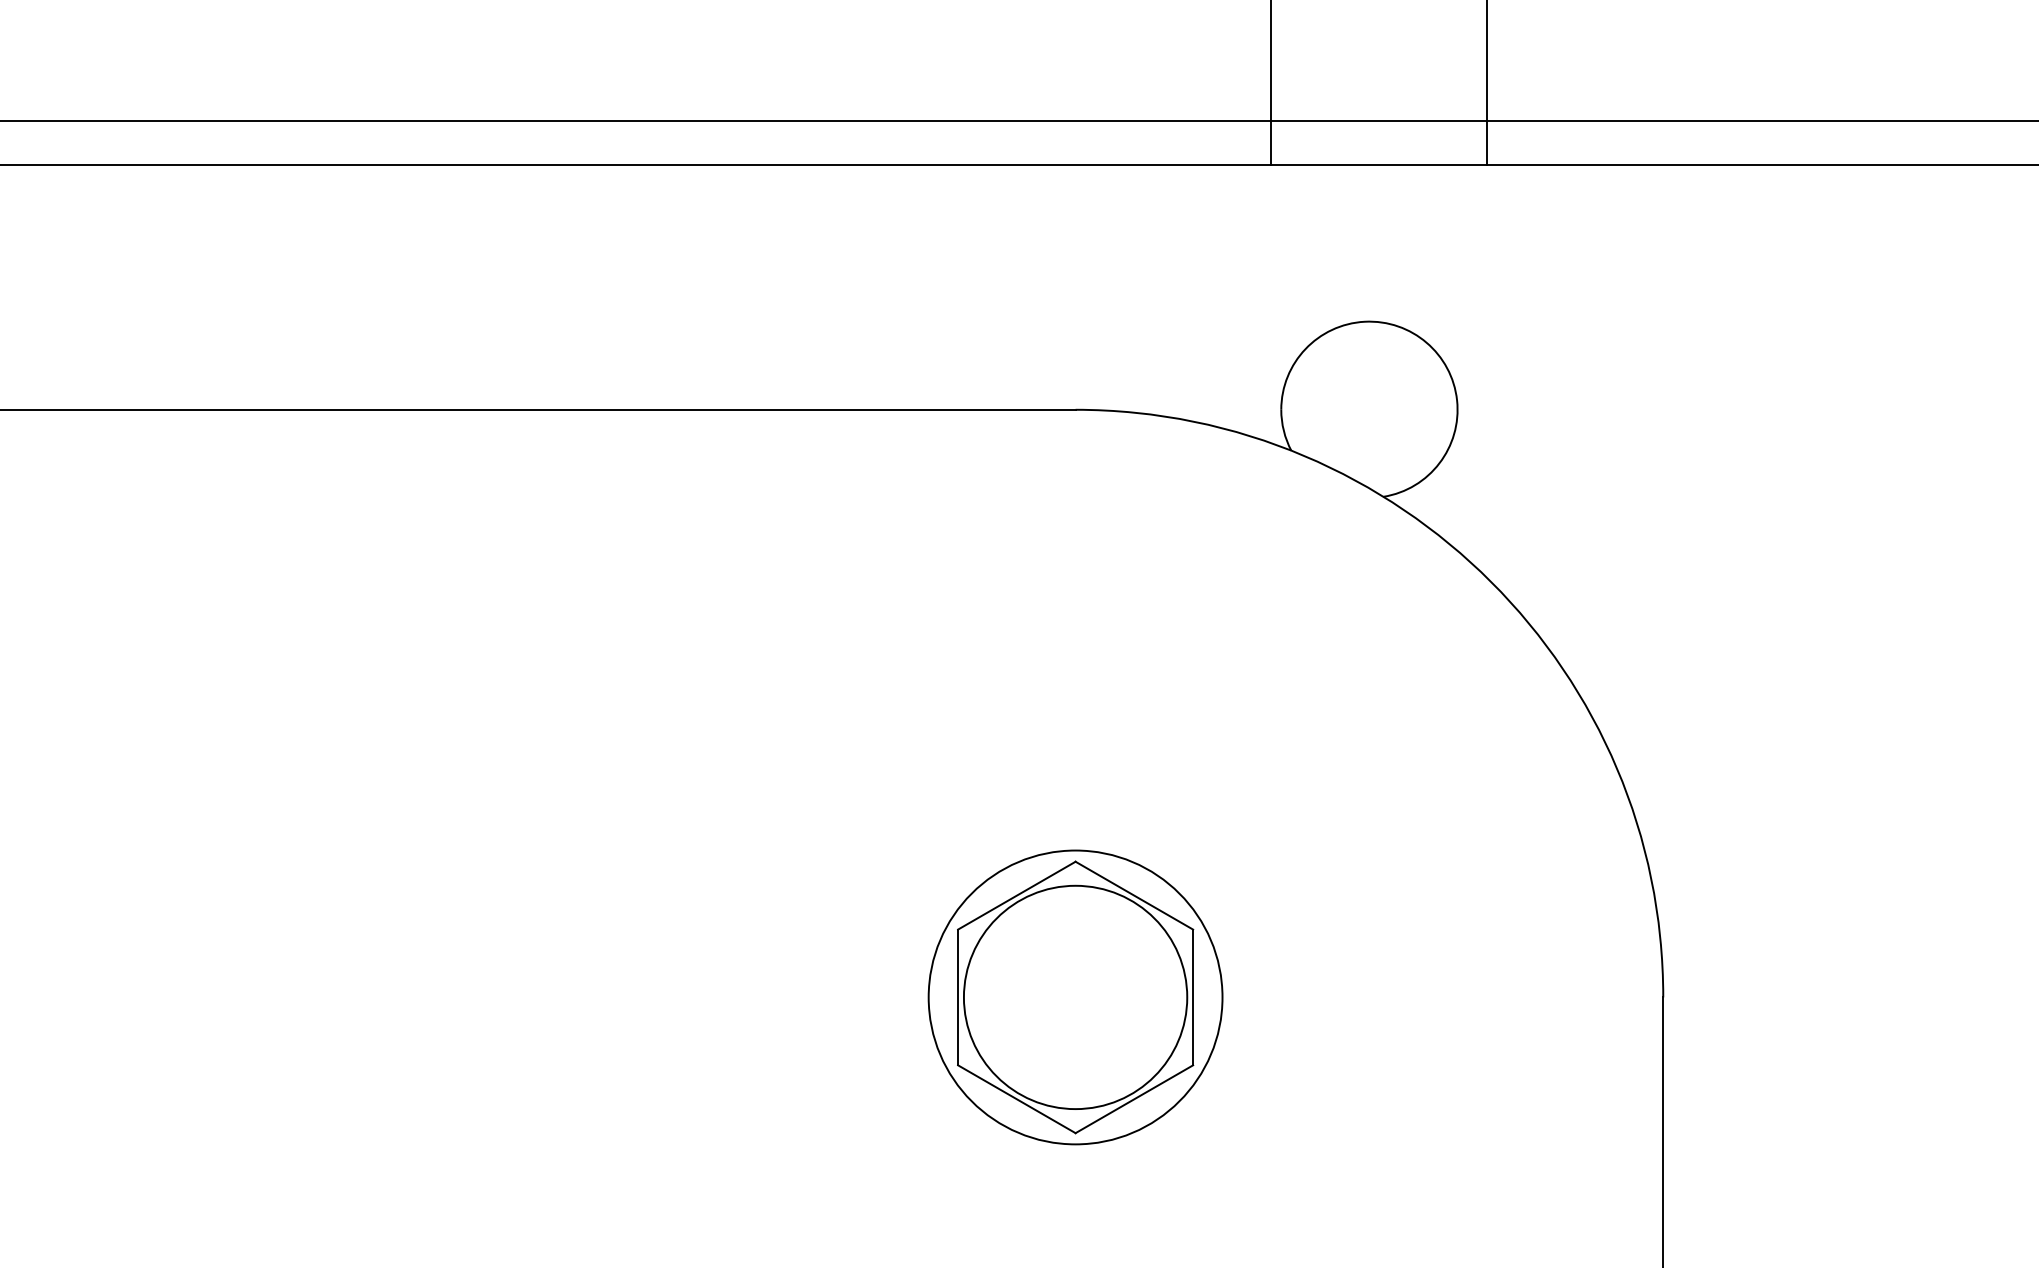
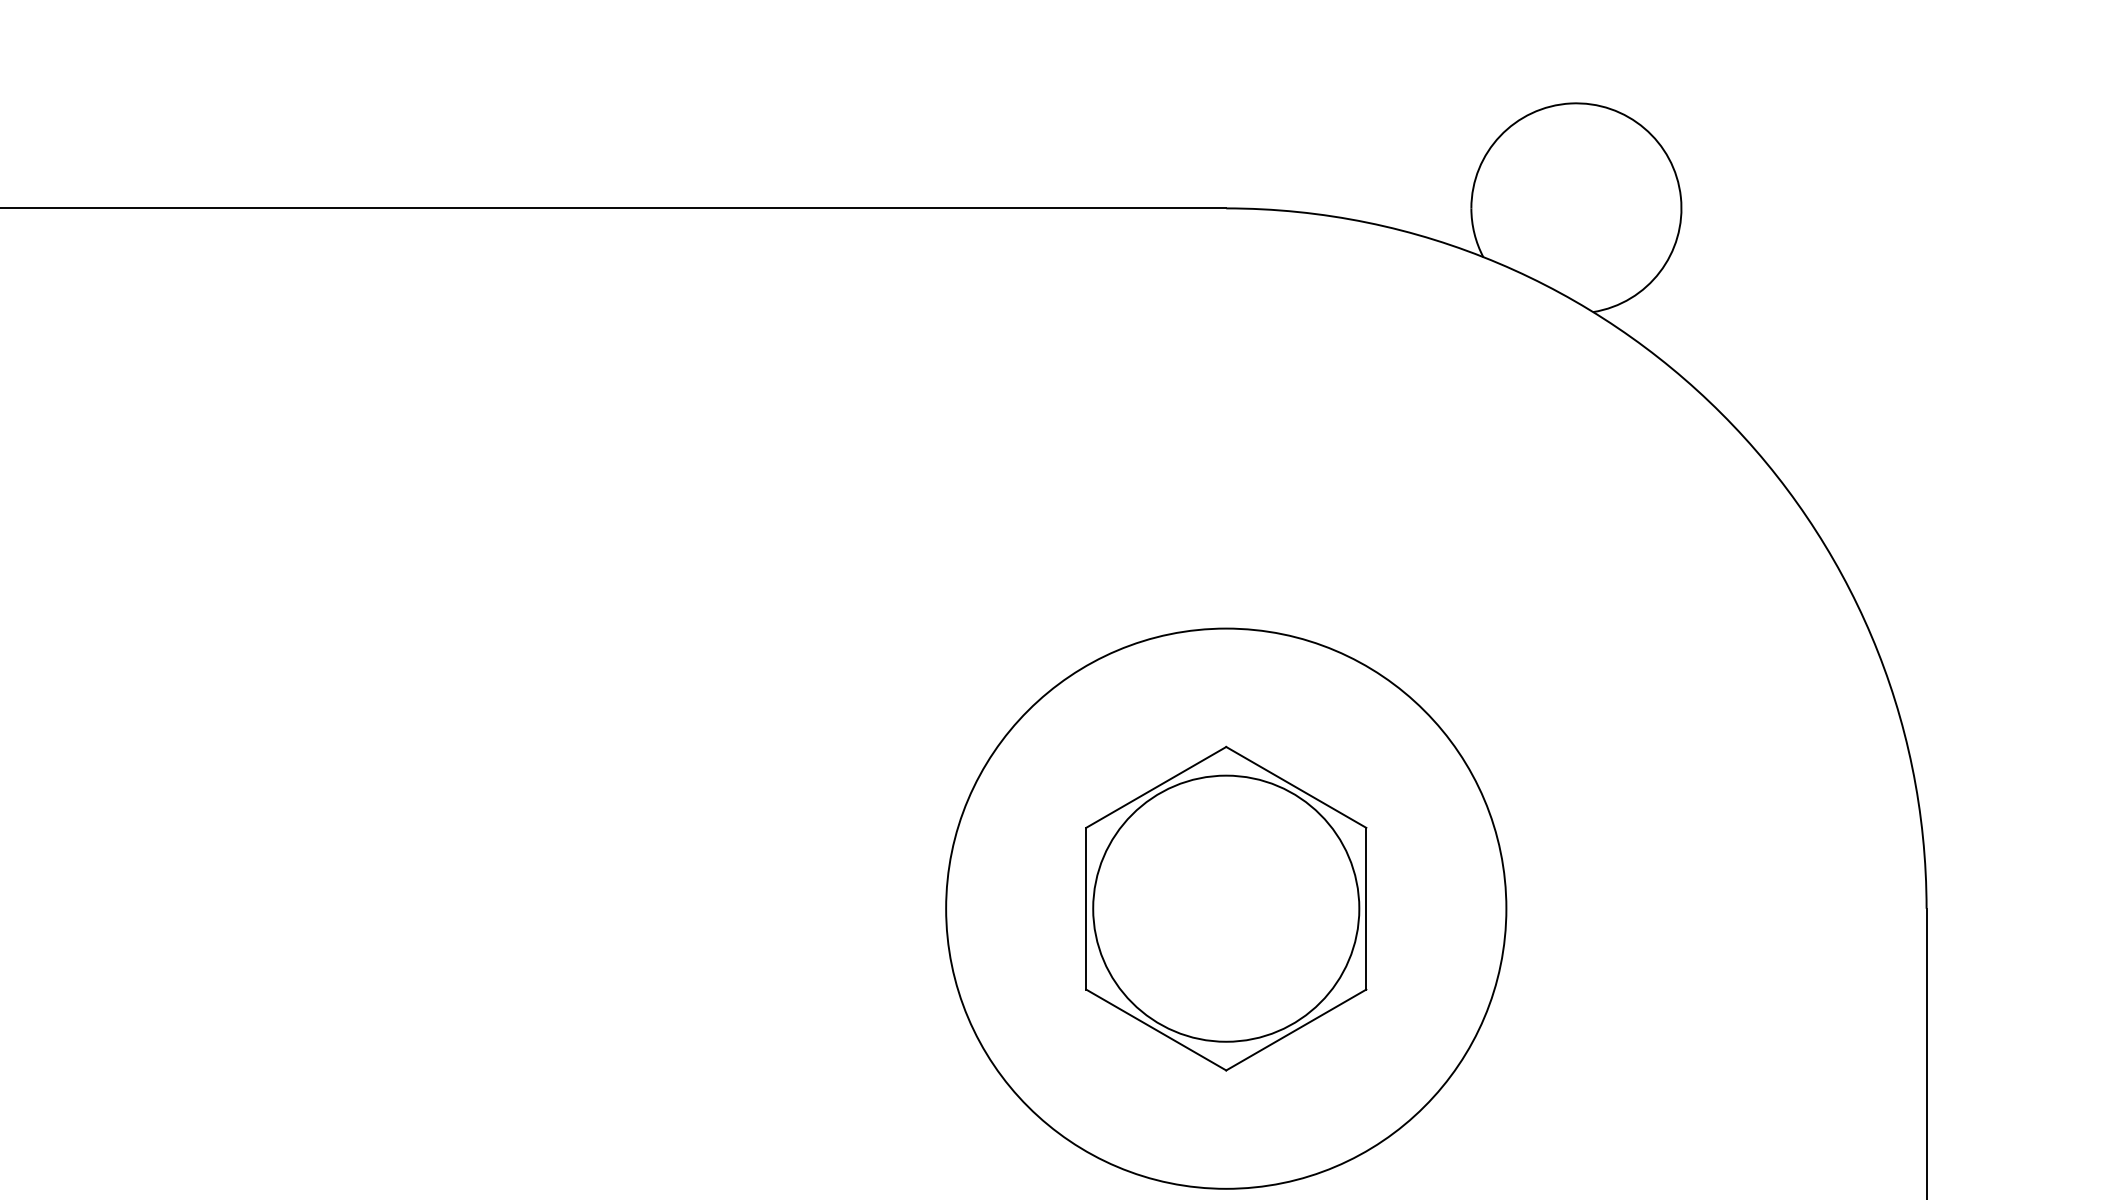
circle: (1075, 997) -> (1226, 908), size x1.6

